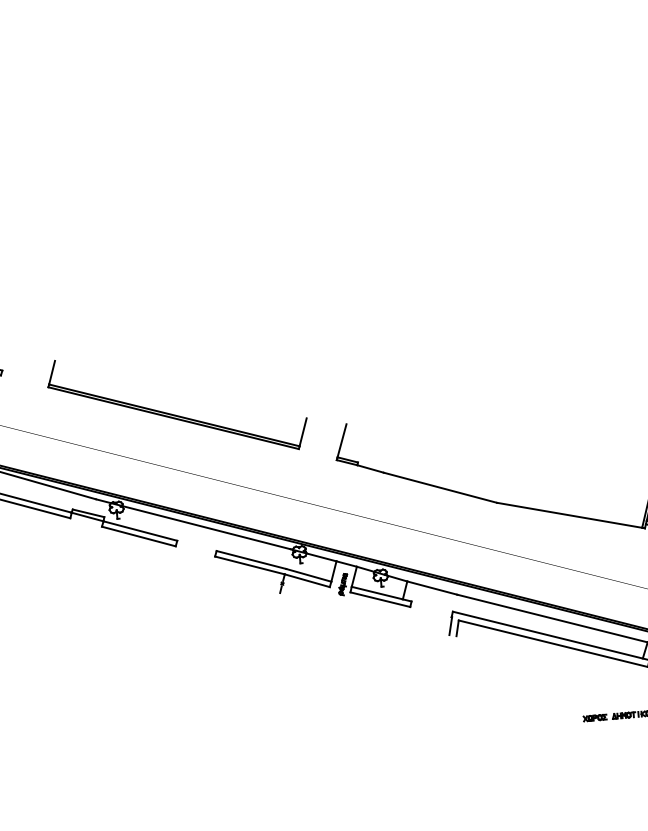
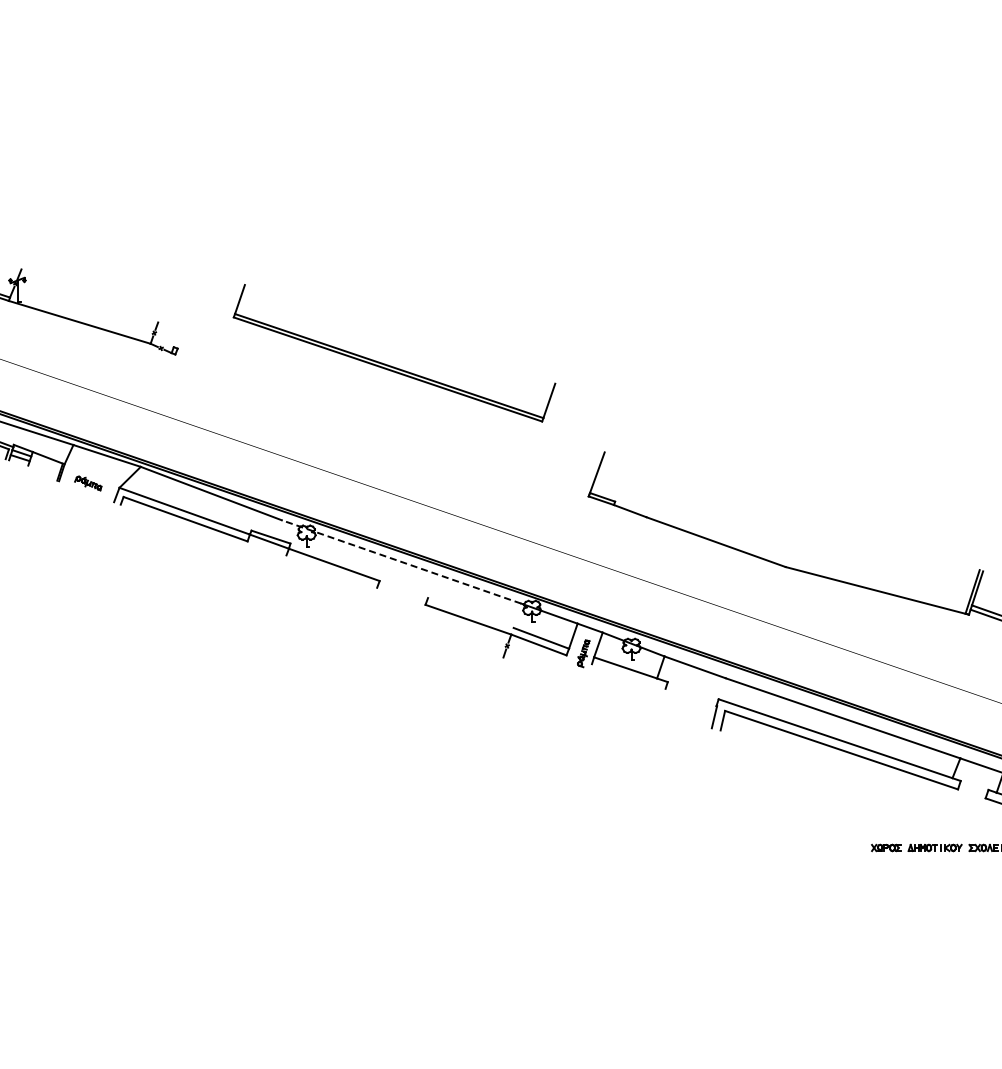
part: (176, 414) -> (391, 365), moved
line: (193, 523) -> (401, 561), solid -> dashed
line: (138, 536) -> (331, 571), removed
line: (251, 559) -> (470, 612), removed
line: (380, 599) -> (628, 676), removed

